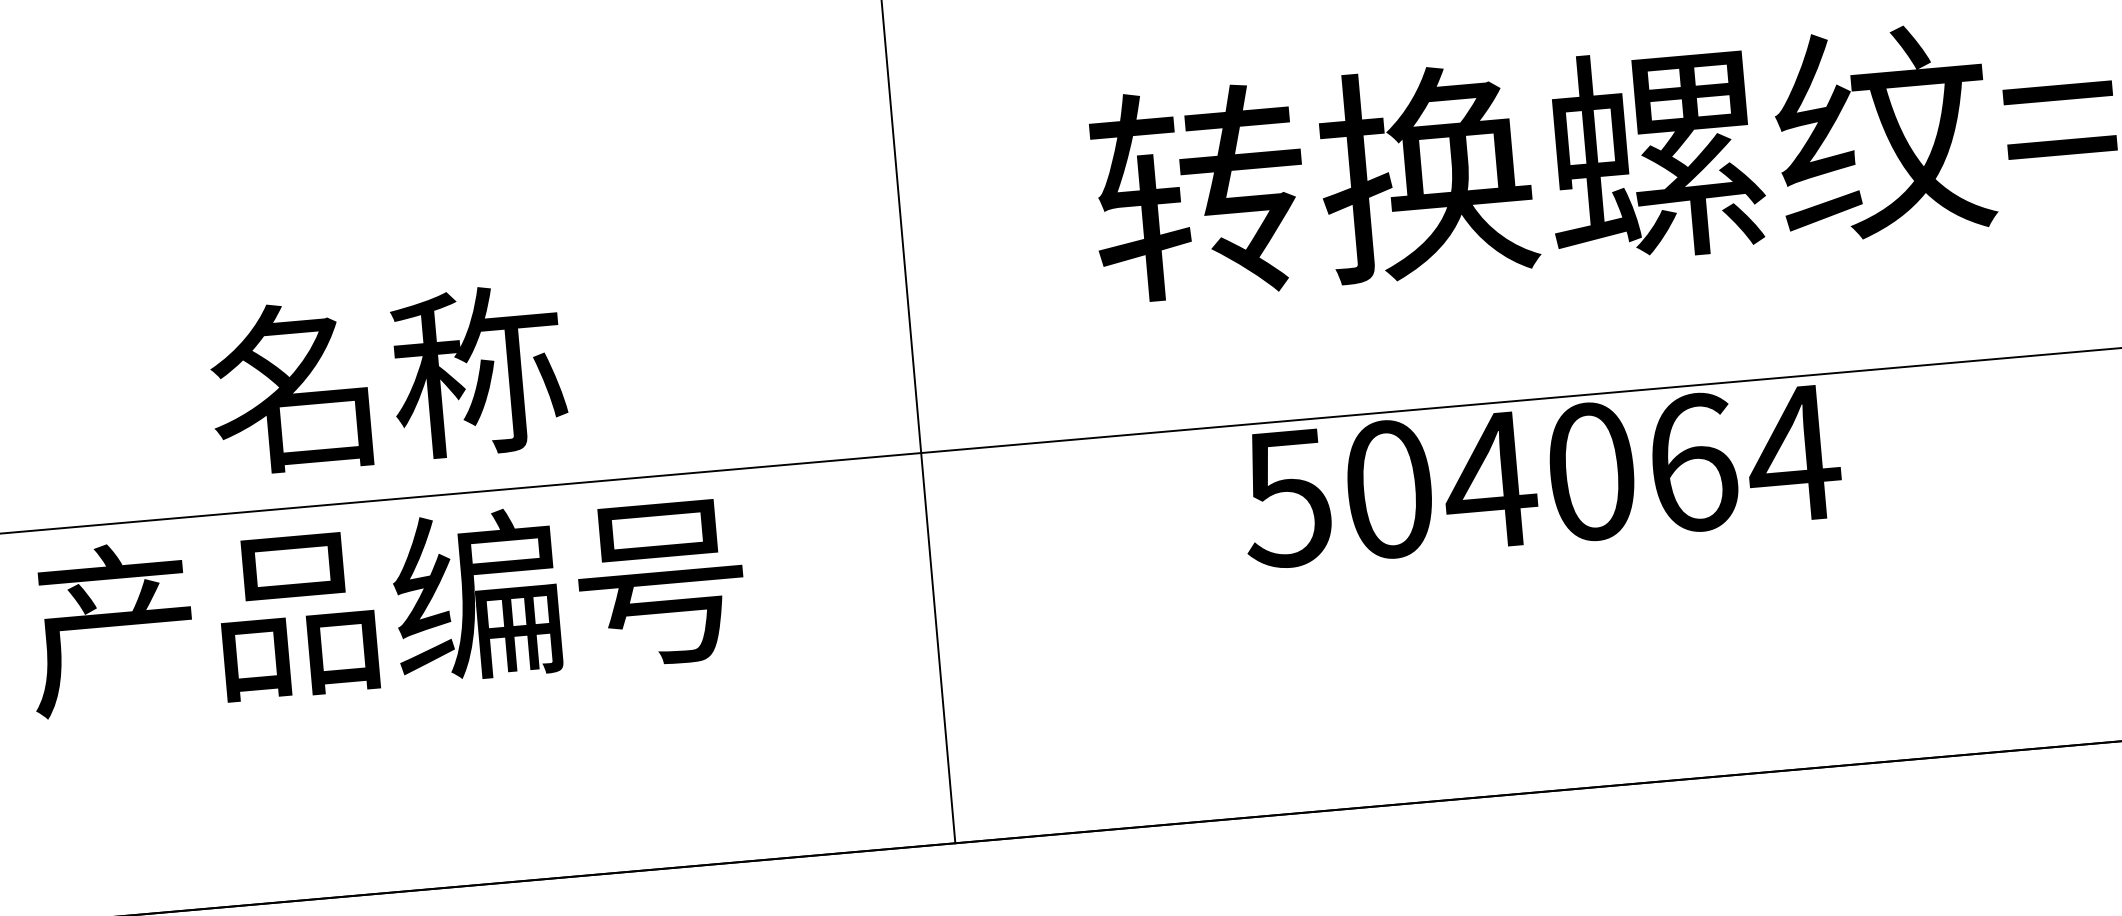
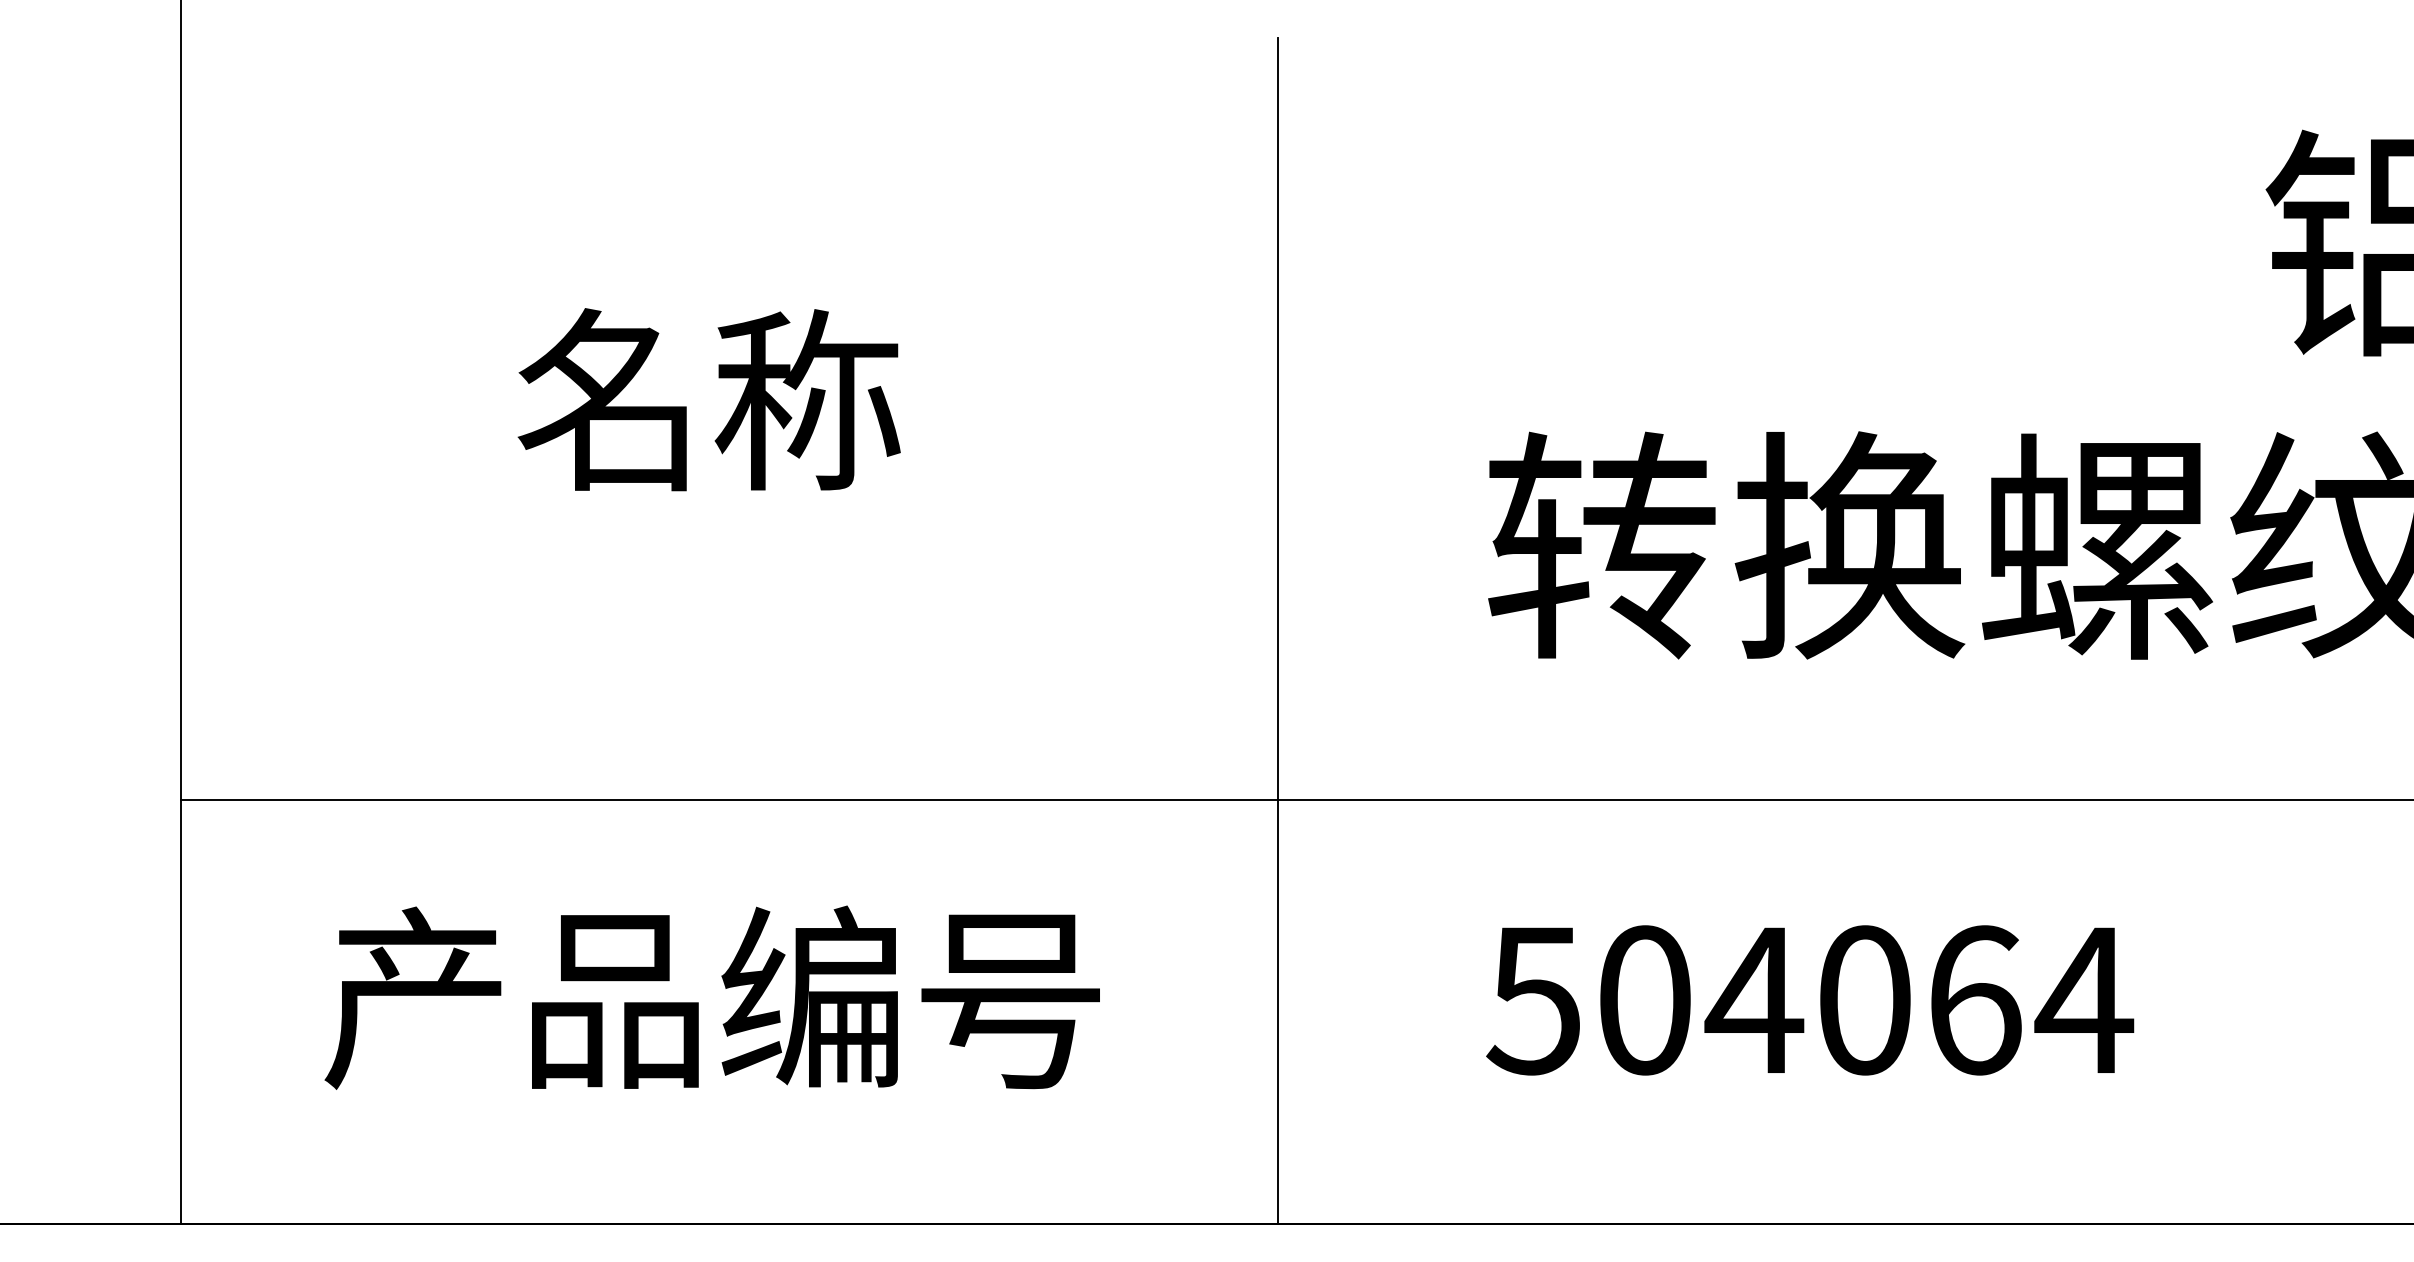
text: (387, 378) -> (708, 399), moved
text: (1541, 476) -> (1810, 1000), moved
text: (385, 604) -> (711, 997), moved

